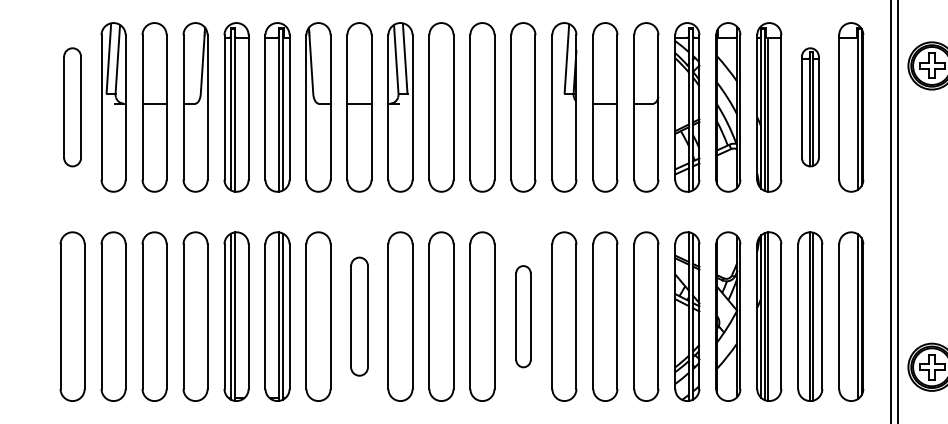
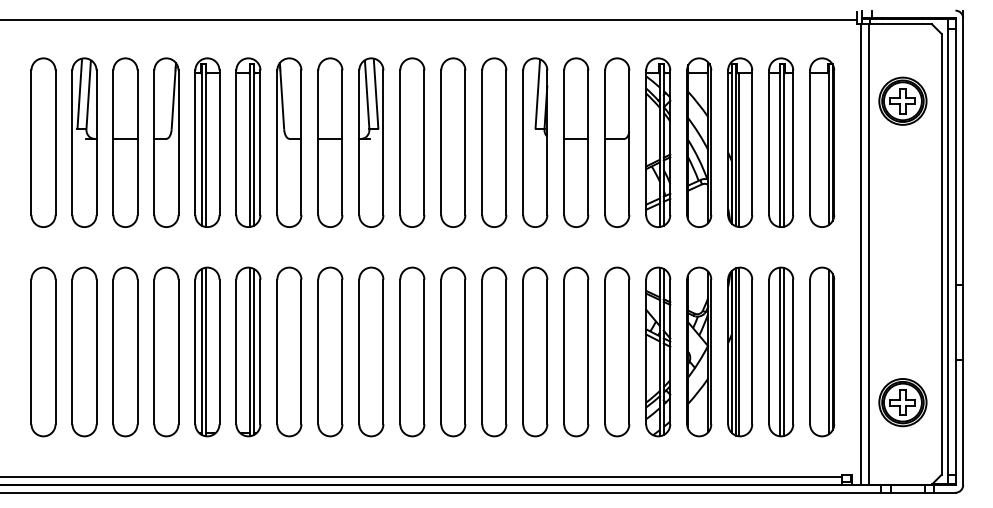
part: (72, 107) -> (43, 142), size x1.43
part: (810, 107) -> (781, 142), size x1.43
part: (359, 316) -> (330, 351), size x1.43
part: (523, 316) -> (494, 351), size x1.67

